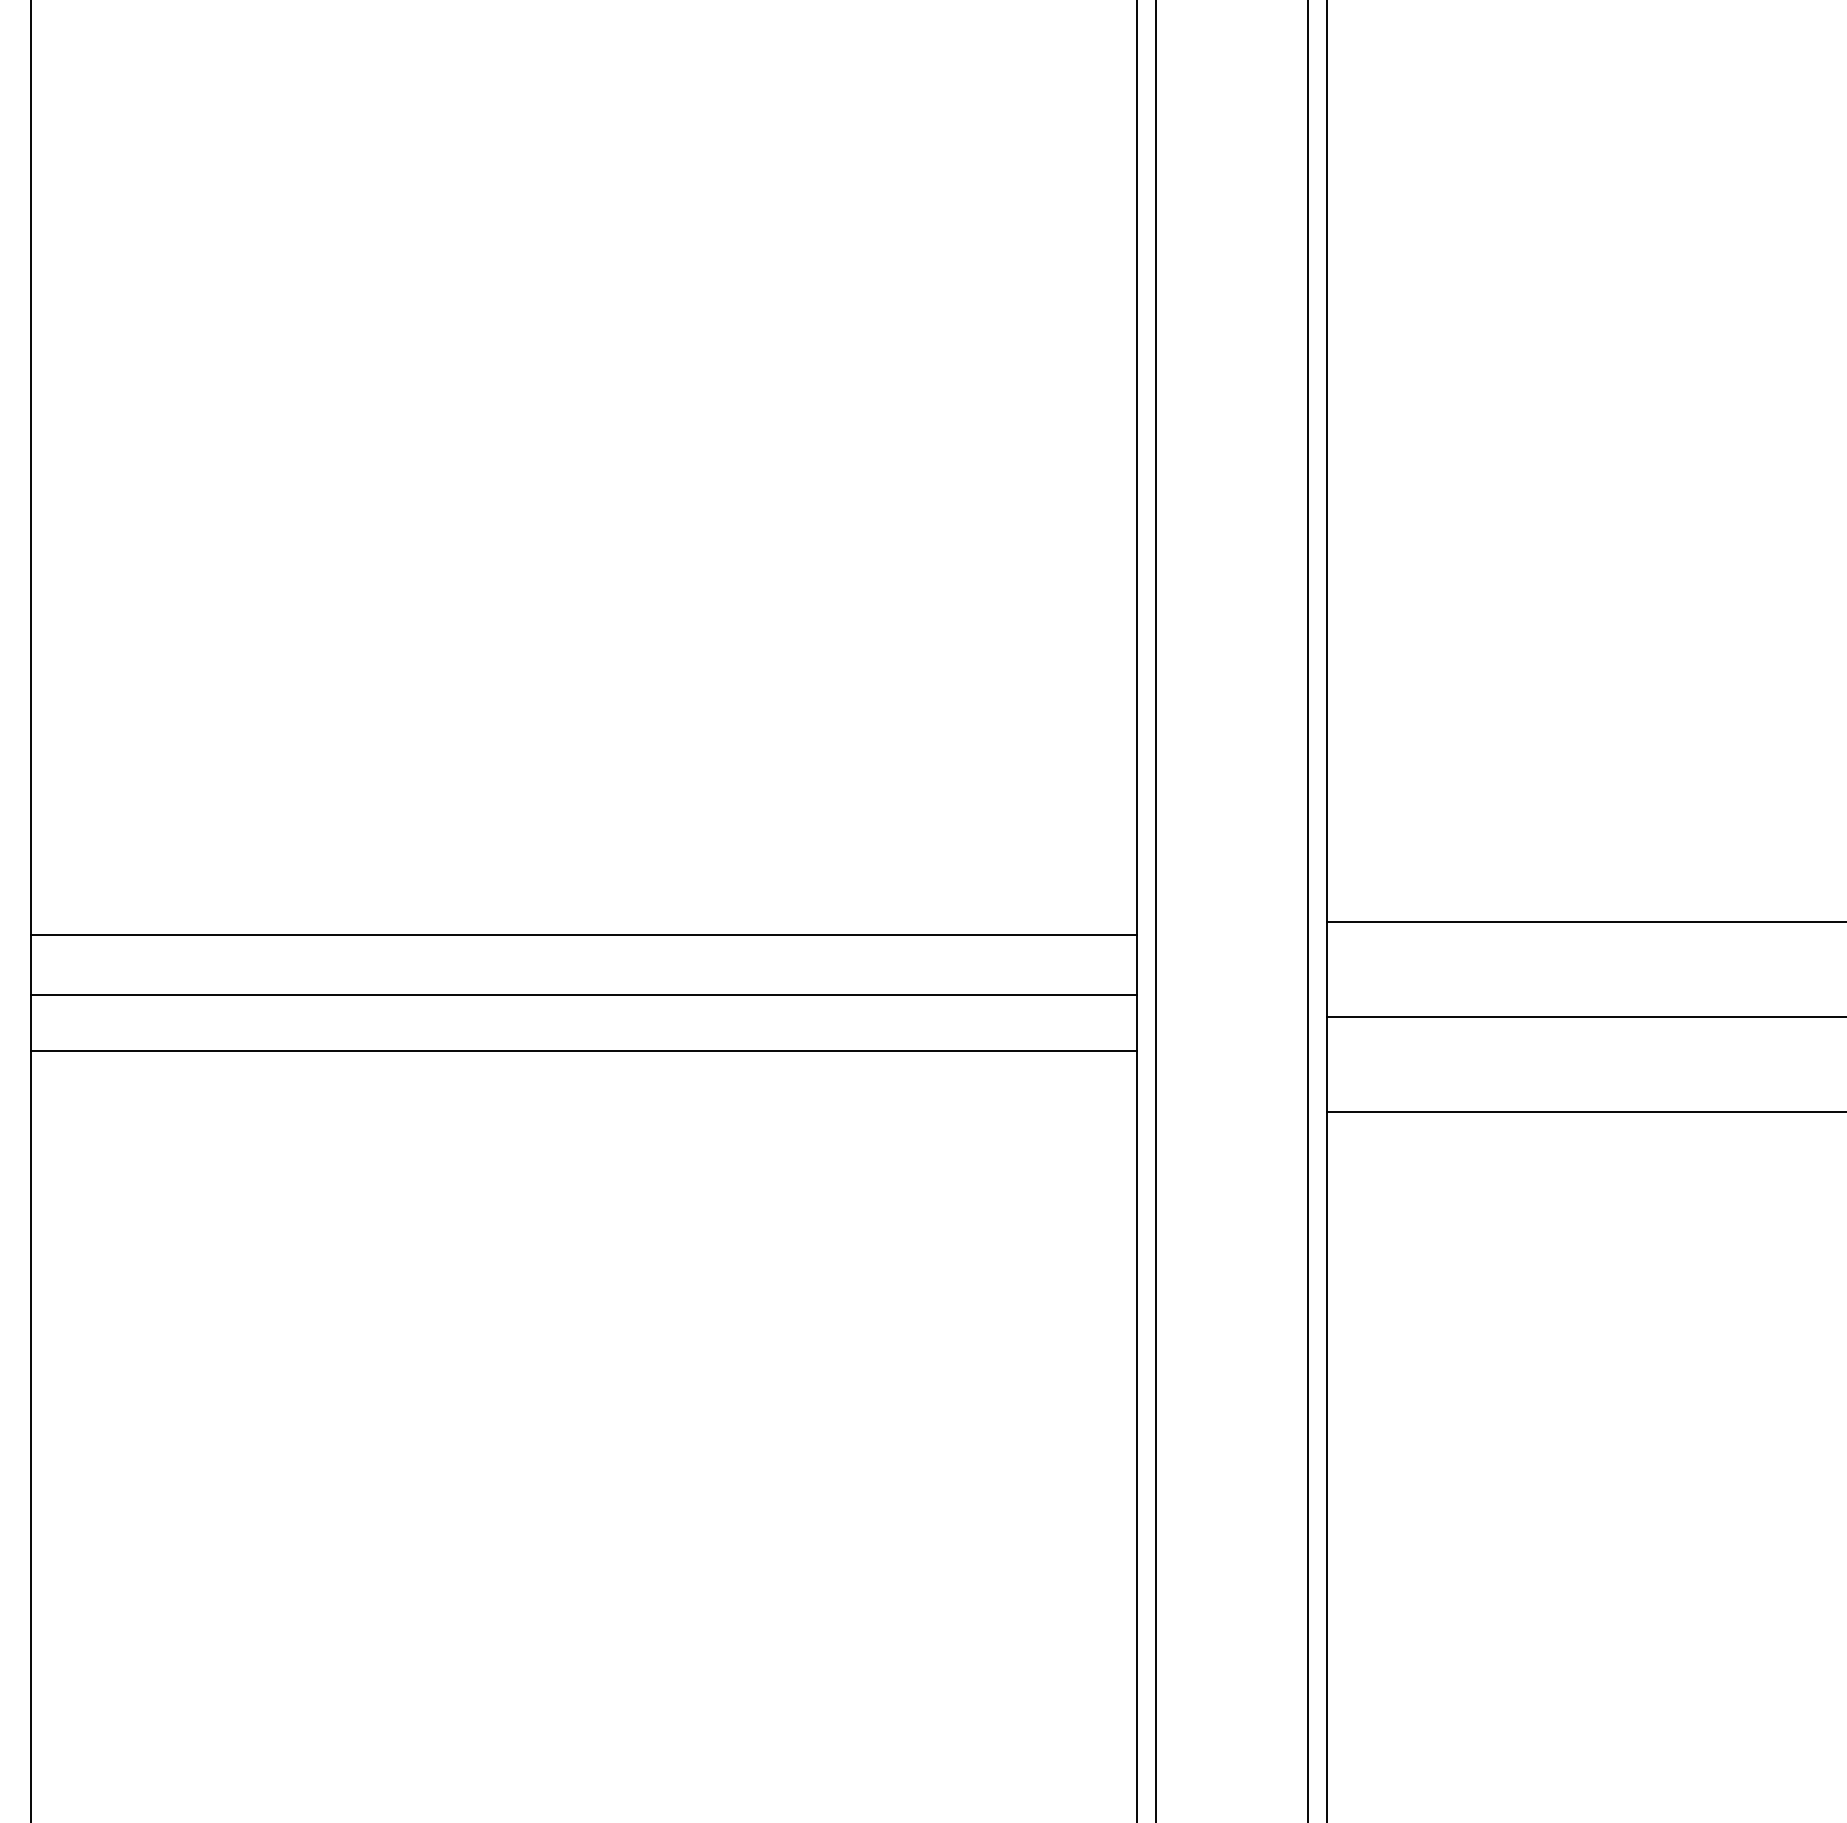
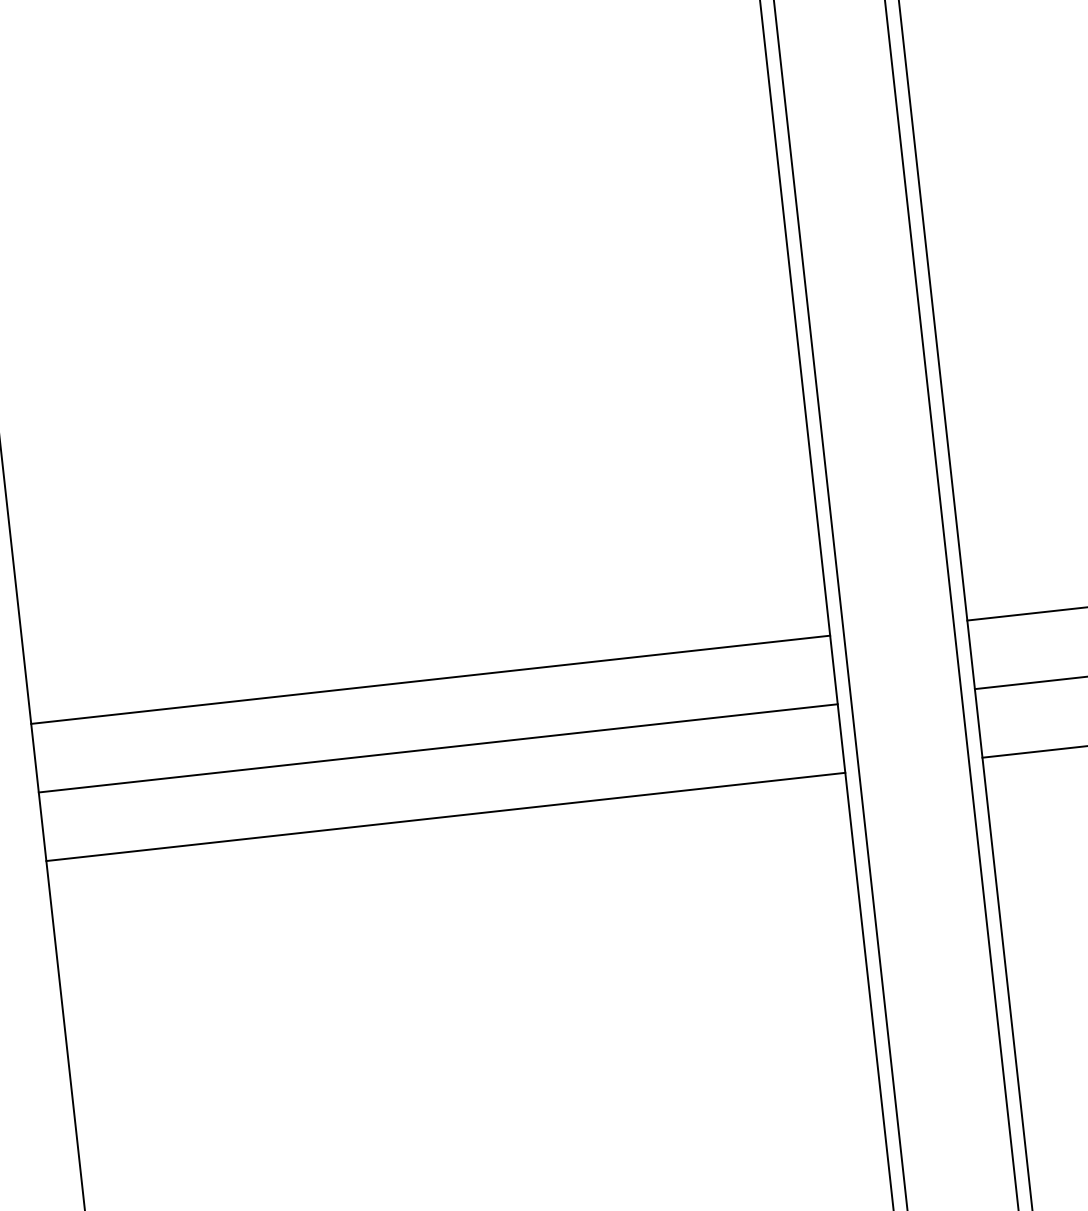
line: (583, 934) -> (438, 748), moved
line: (583, 994) -> (430, 679), moved
line: (583, 1050) -> (445, 816), moved

